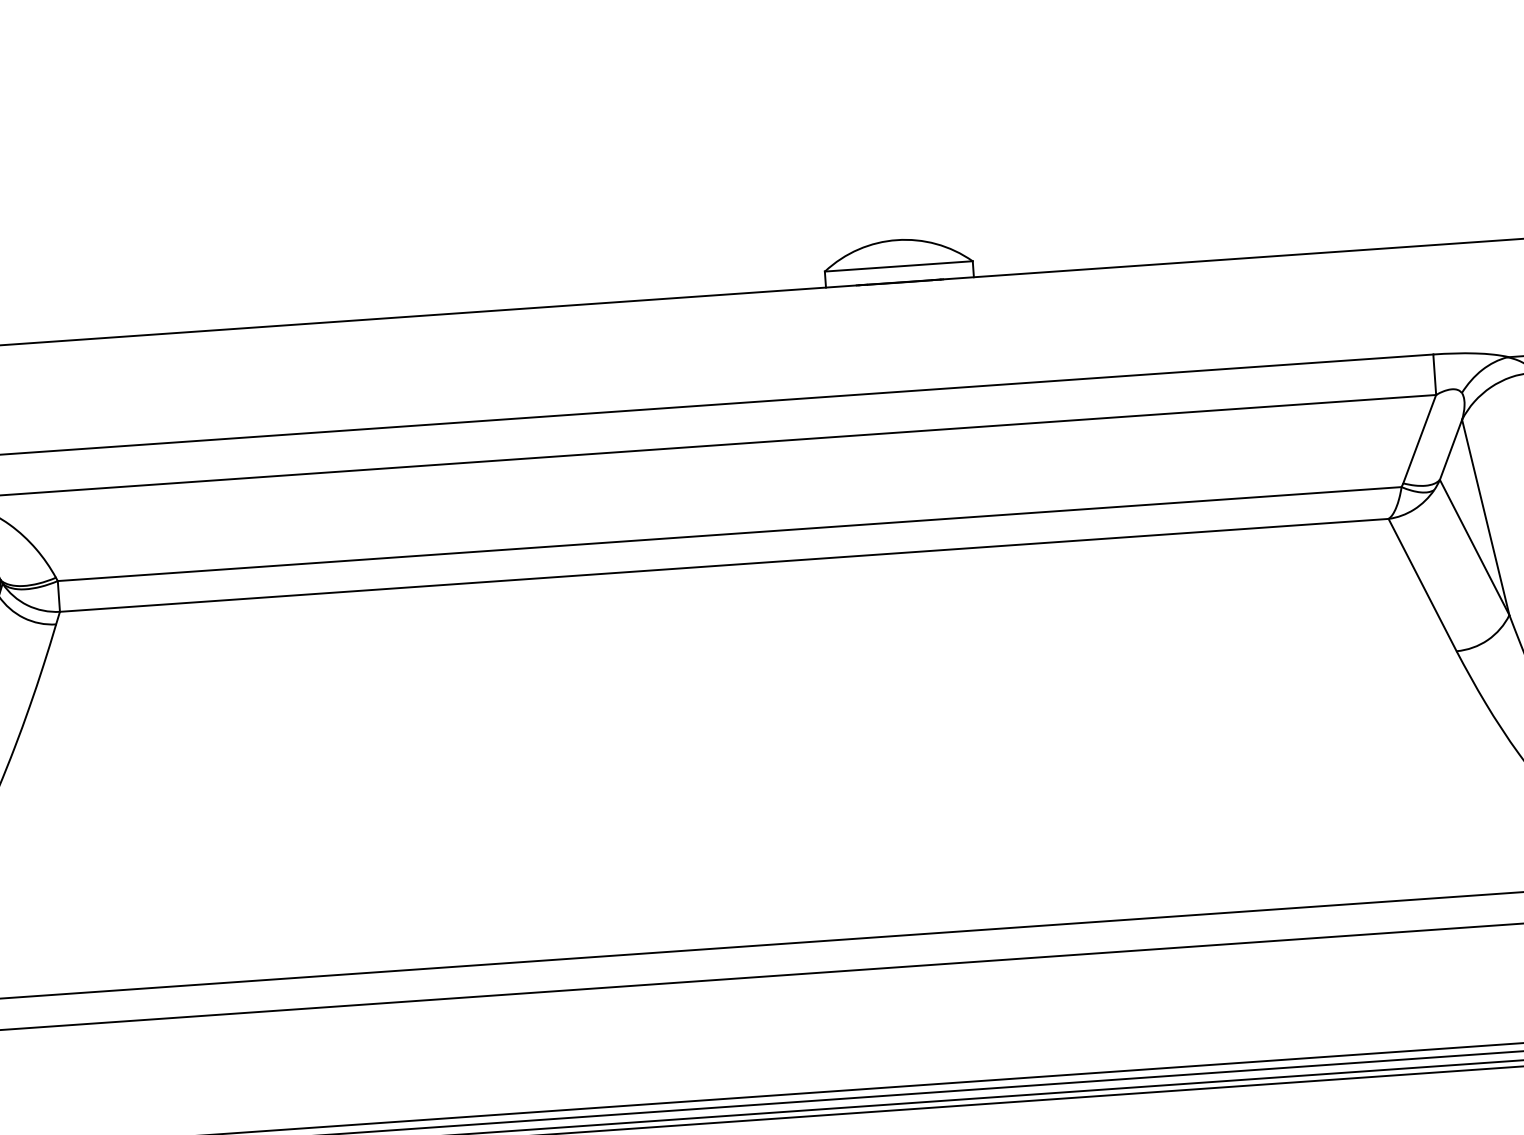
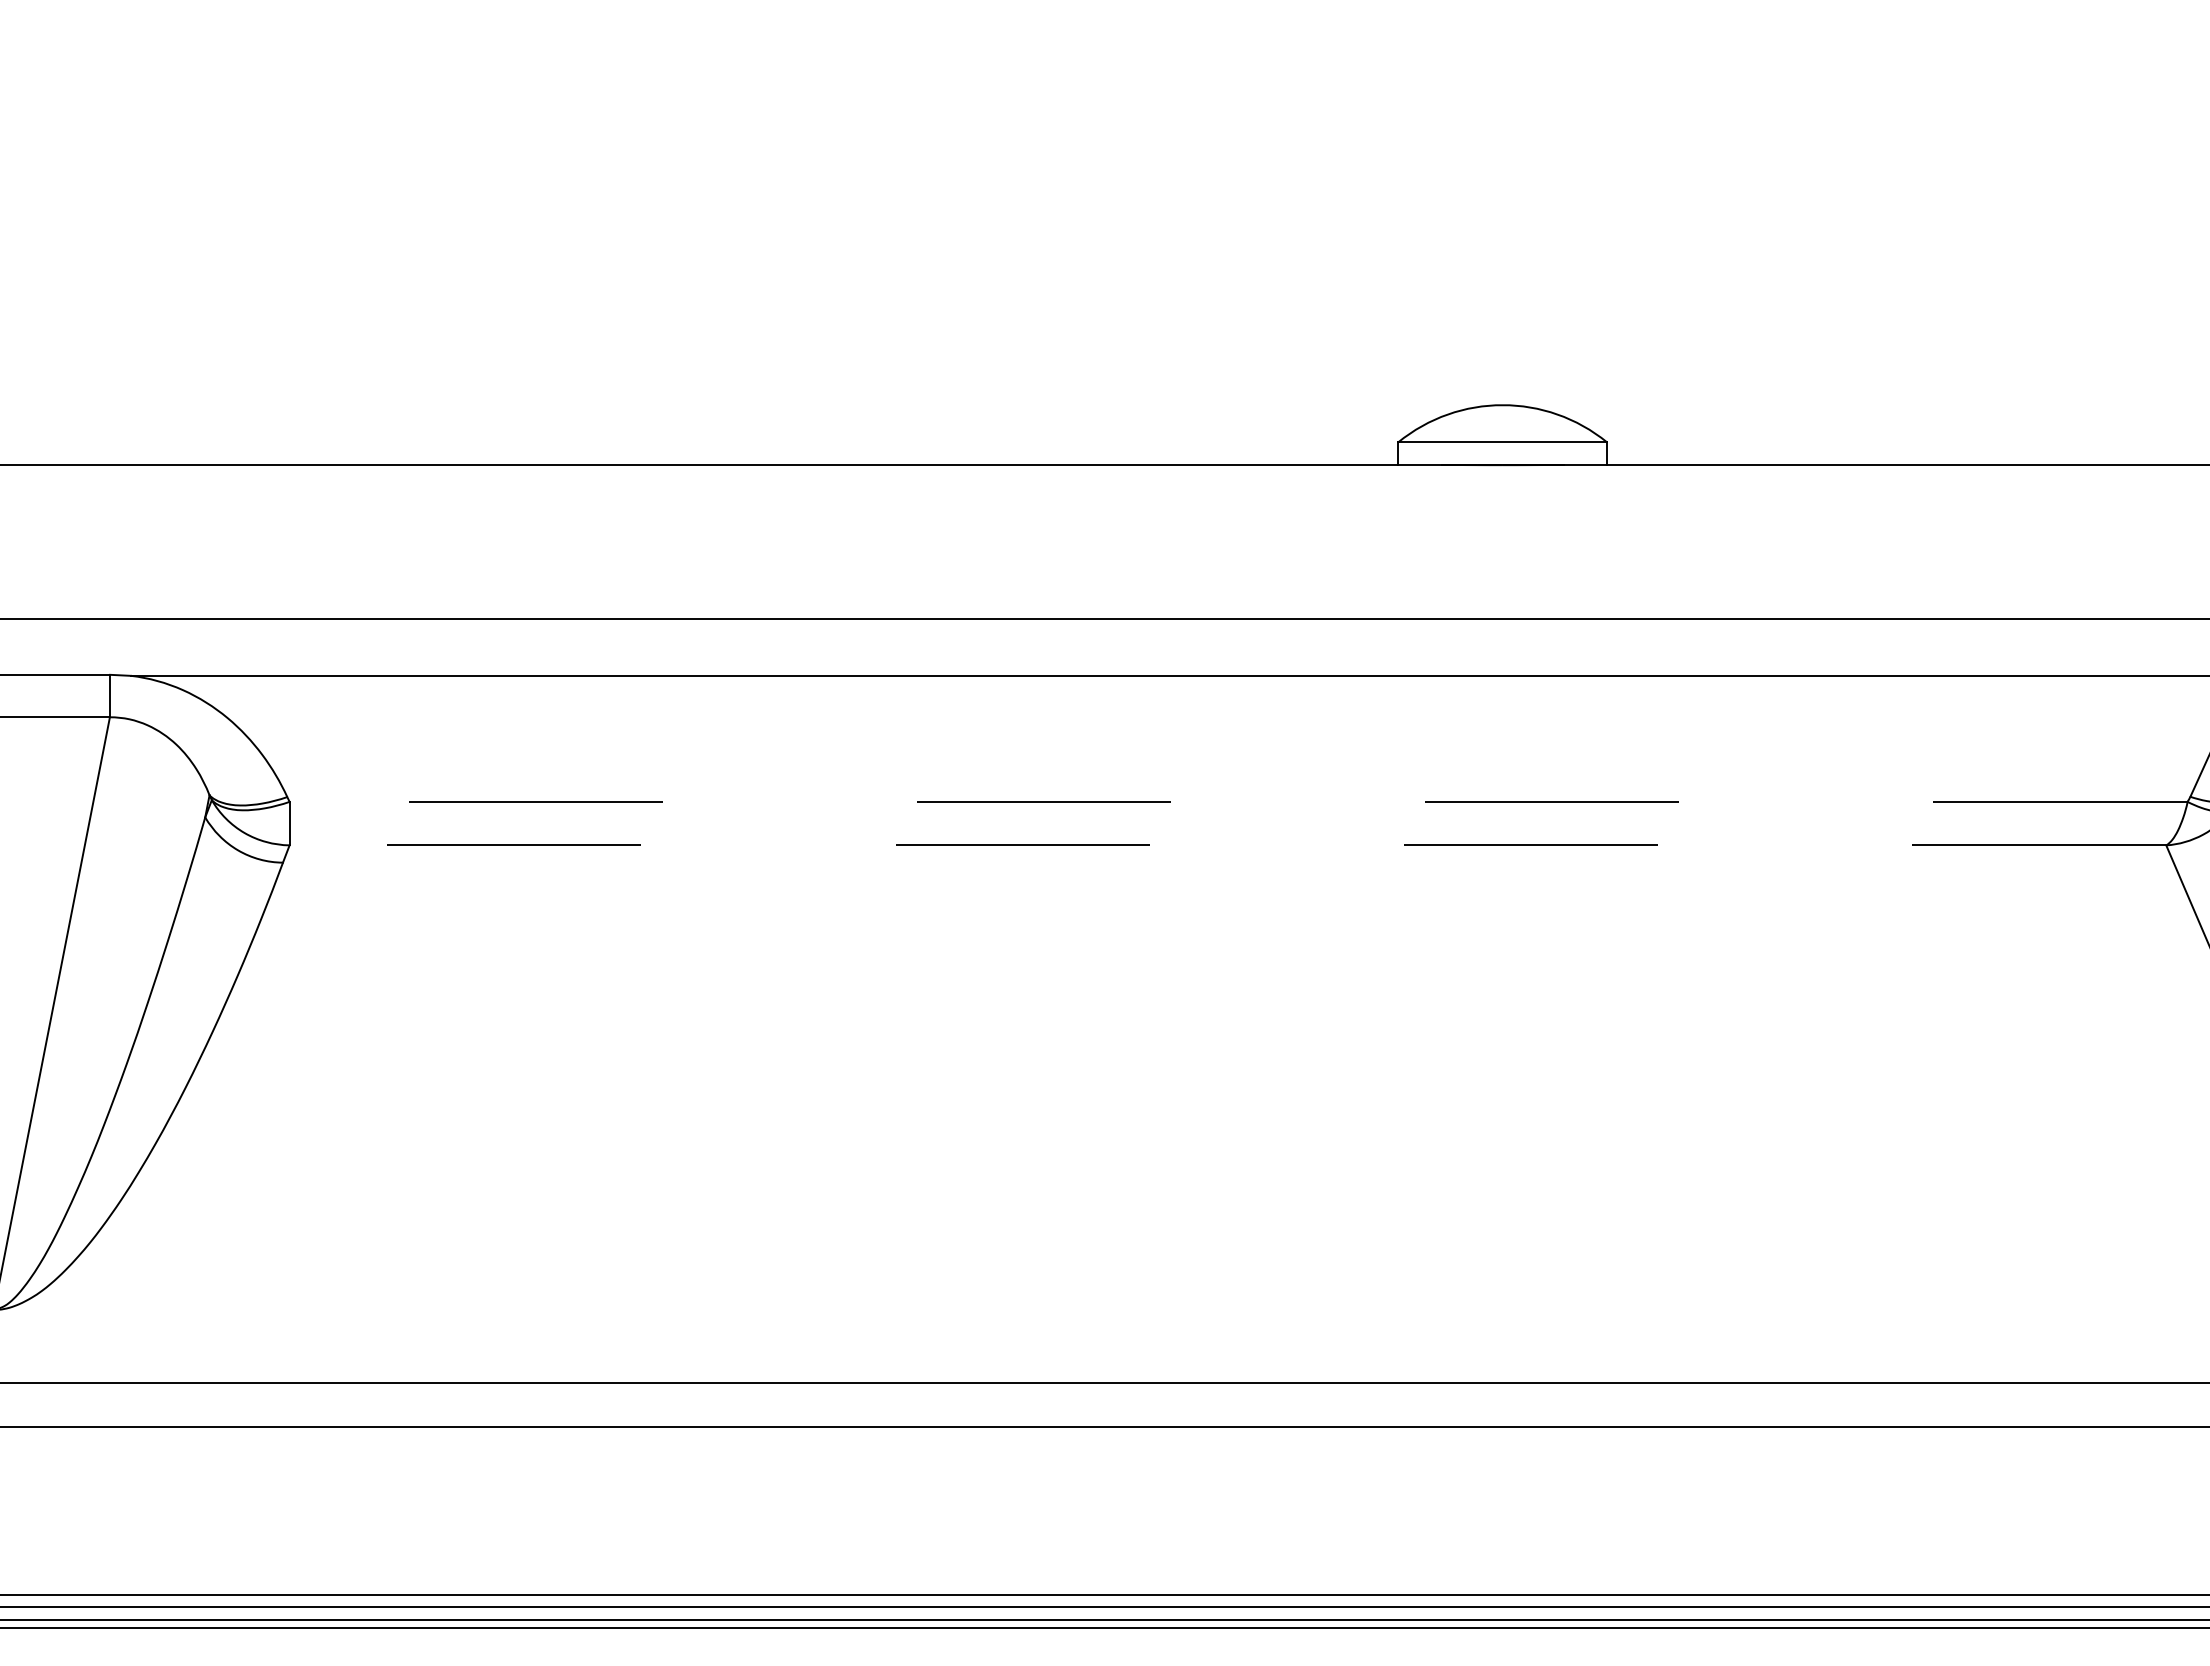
line: (729, 533) -> (1238, 801), solid -> dashed
line: (723, 565) -> (1227, 845), solid -> dashed

